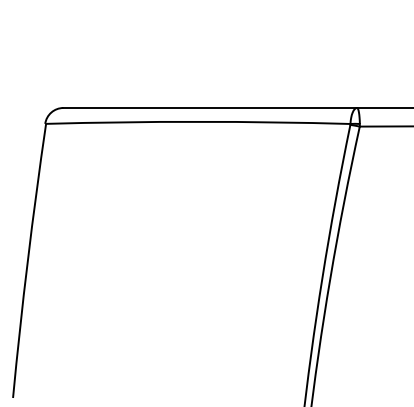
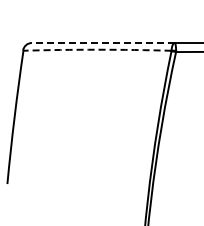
line: (208, 109) -> (102, 43), solid -> dashed
arc: (198, 121) -> (97, 49), solid -> dashed

